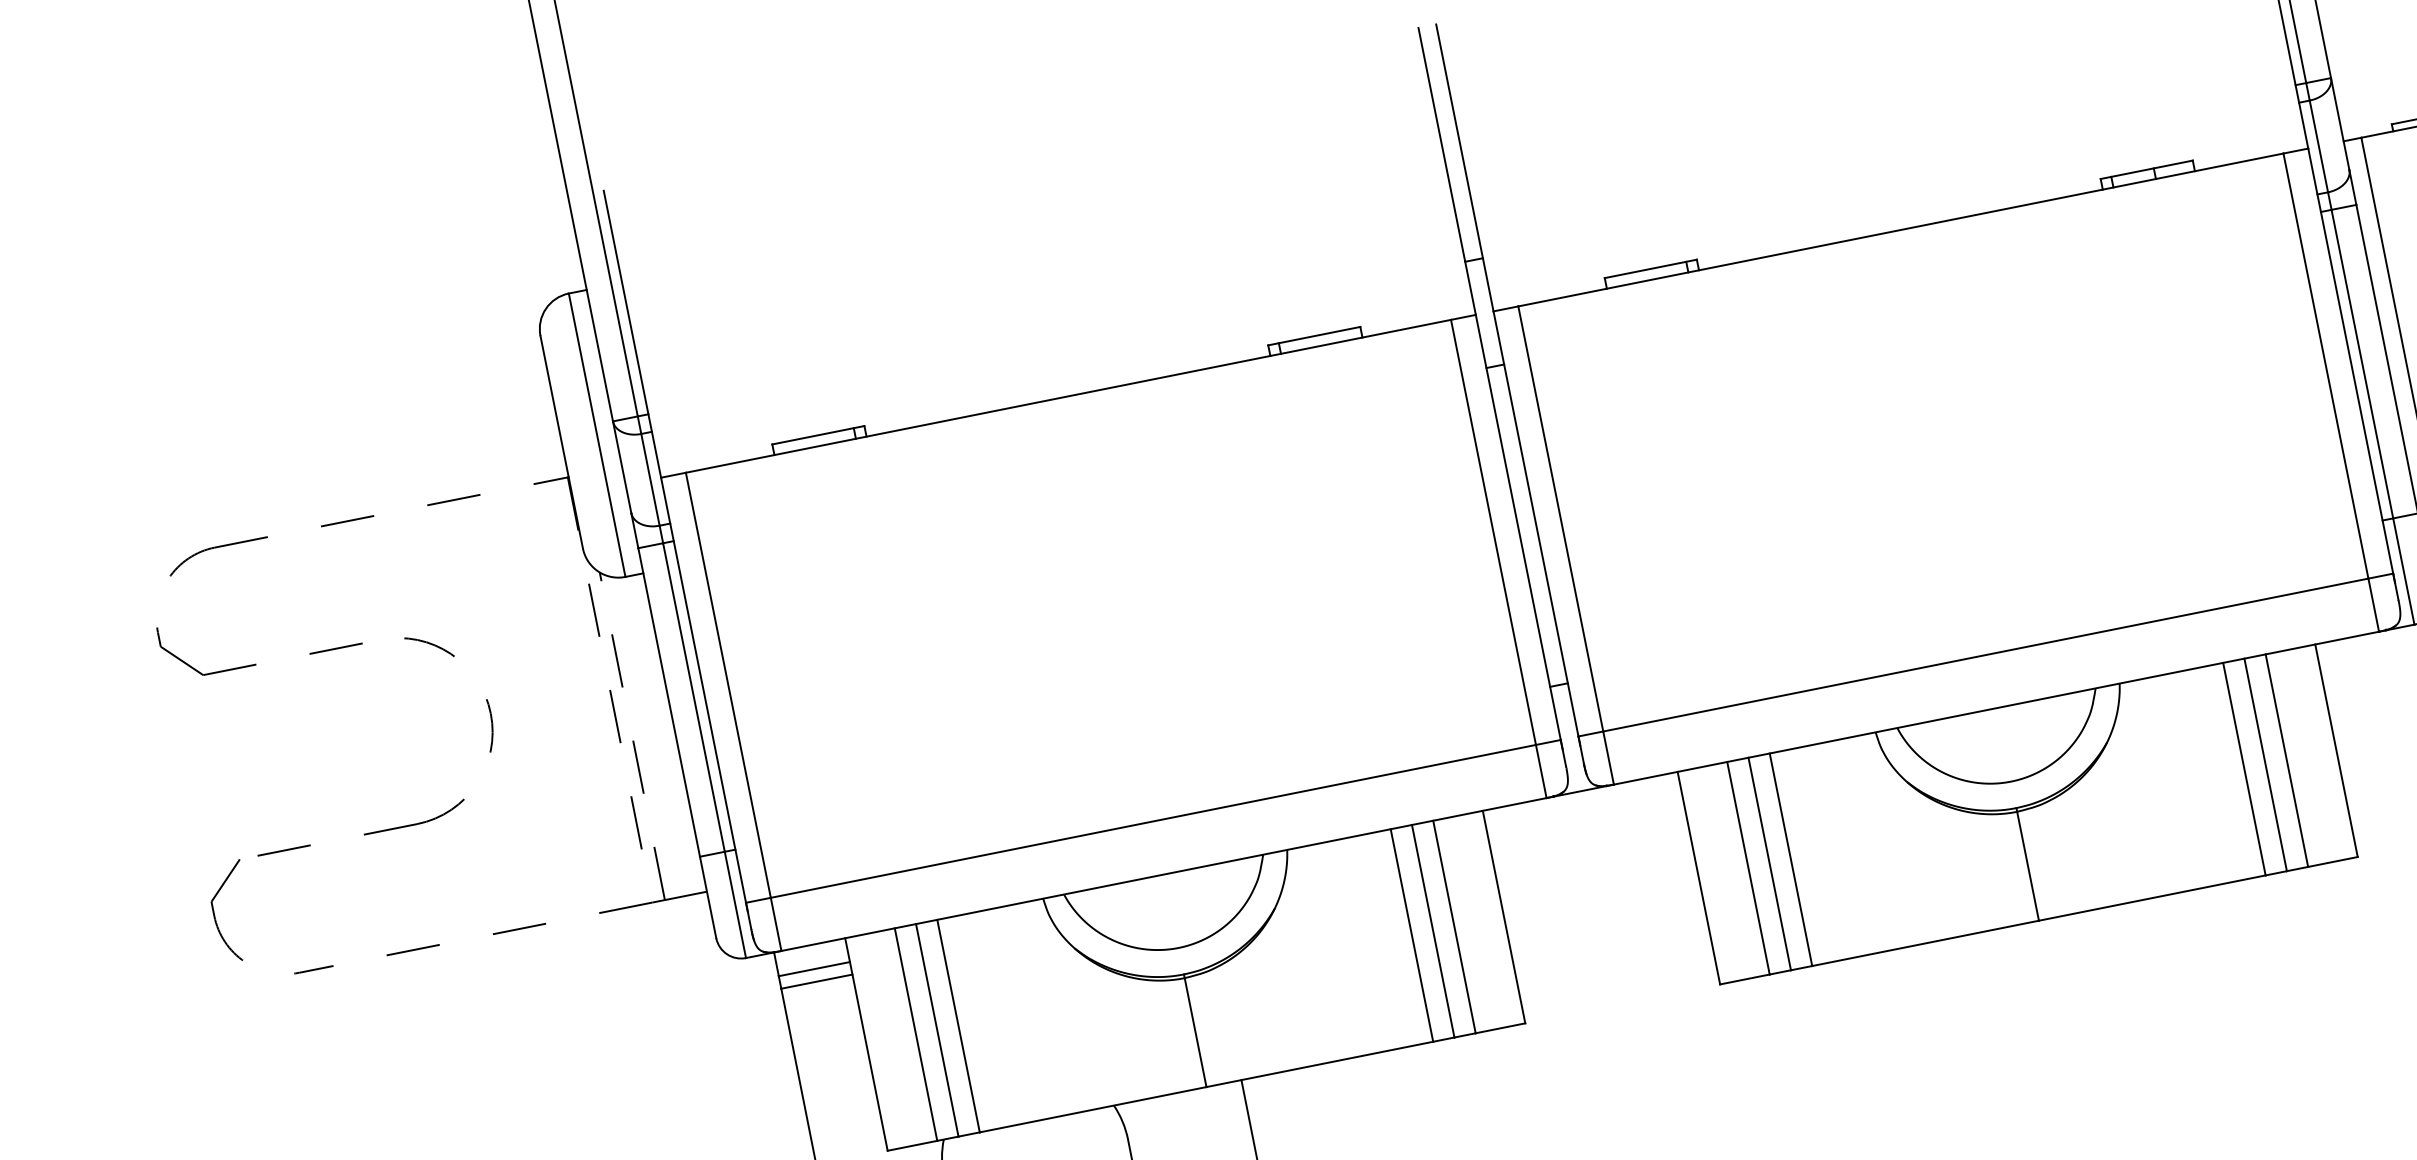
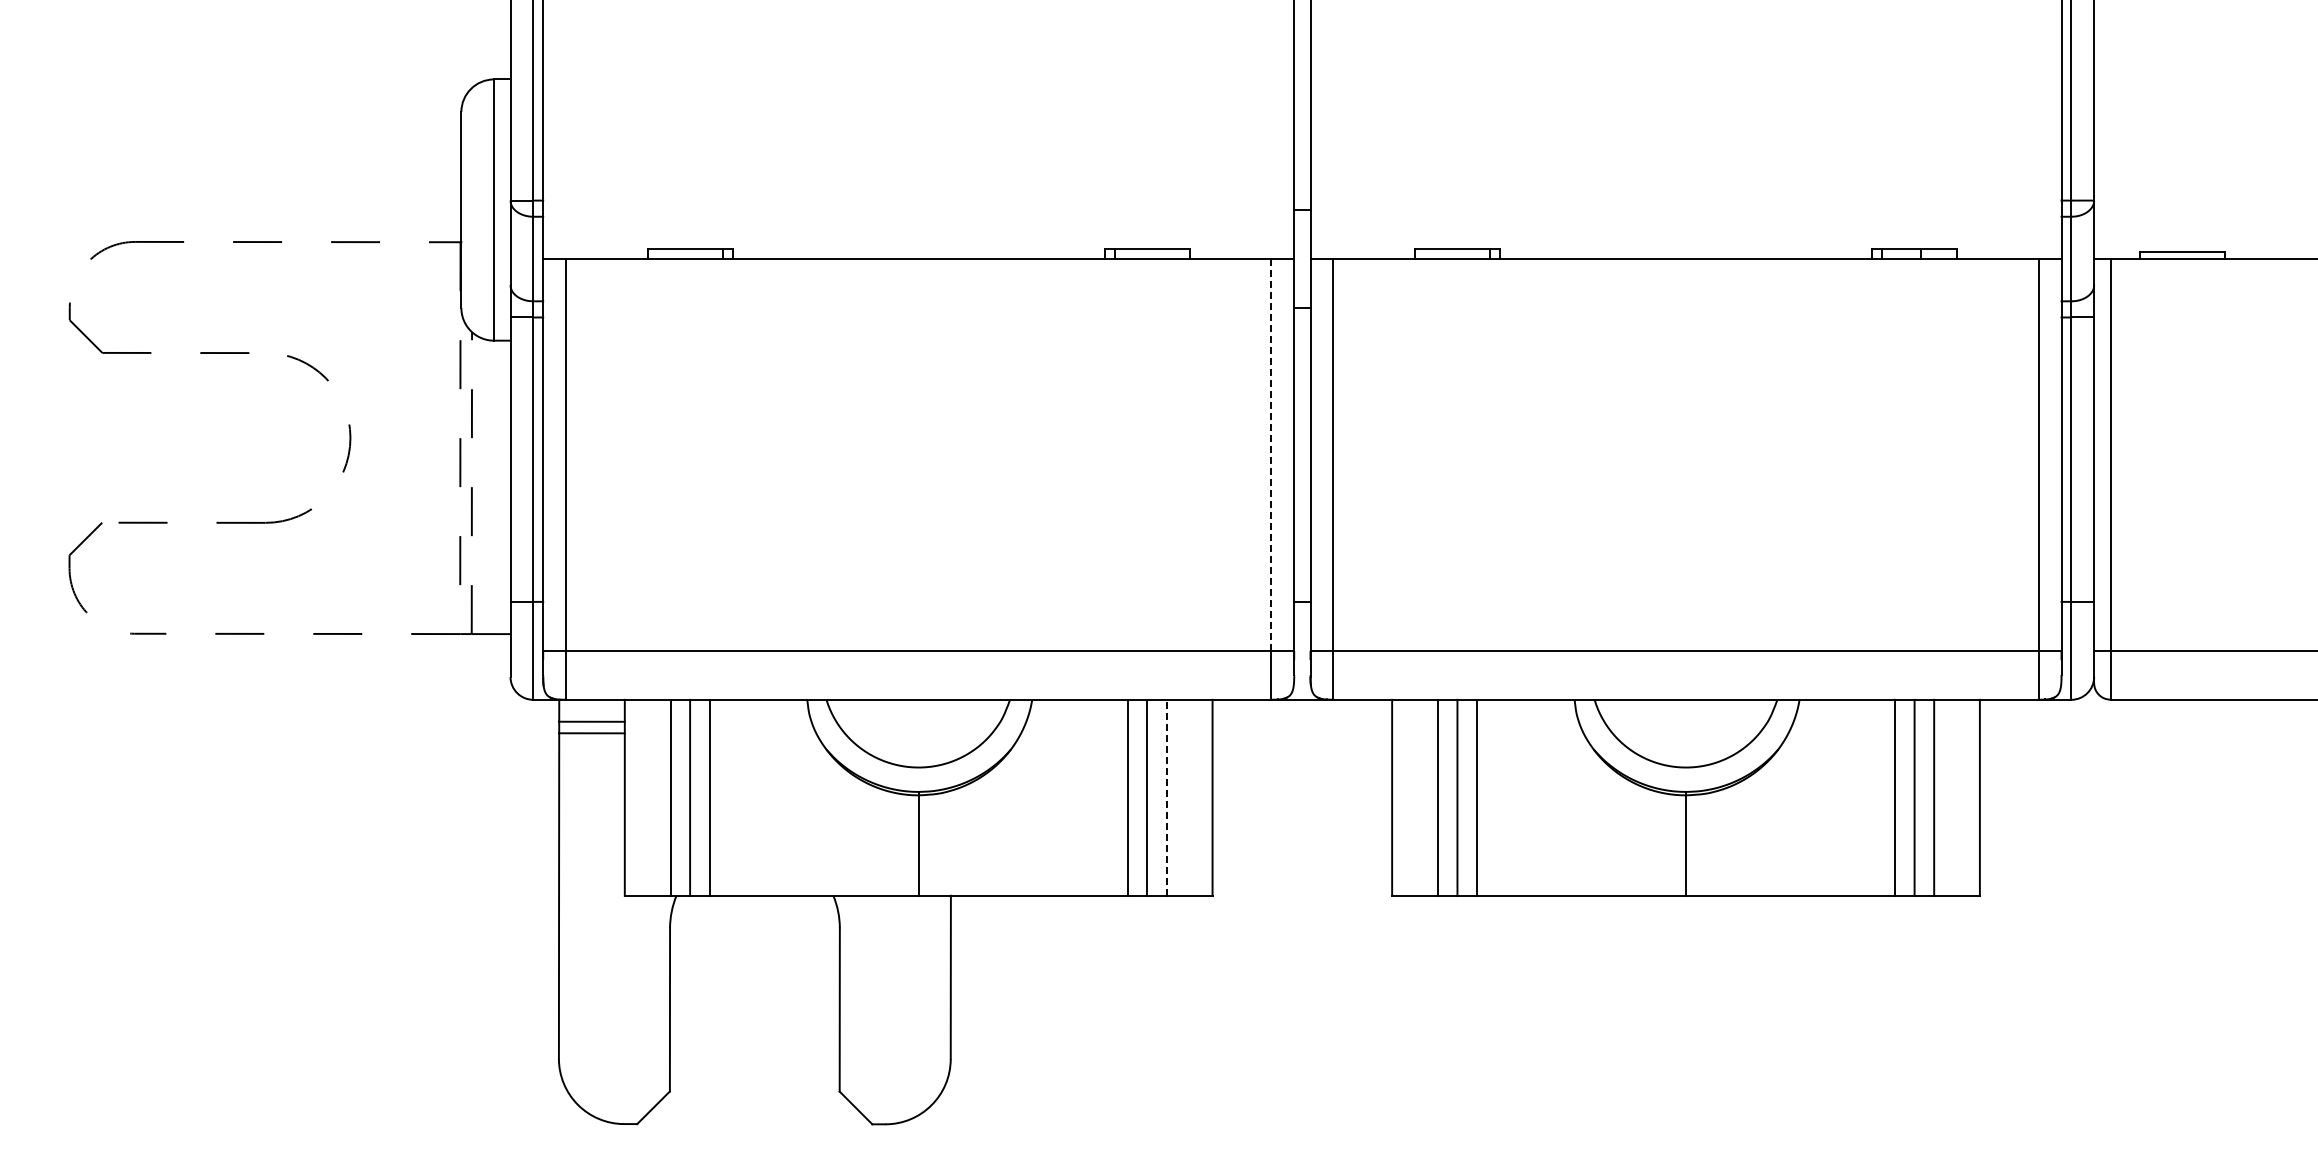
line: (1493, 531) -> (1271, 454), solid -> dashed
line: (1454, 926) -> (1166, 797), solid -> dashed

